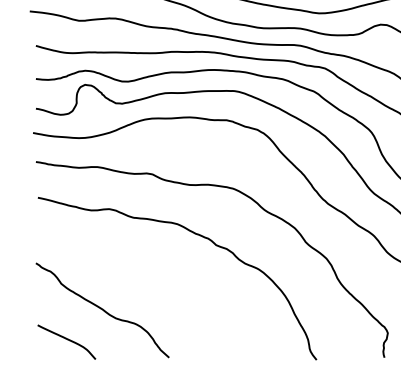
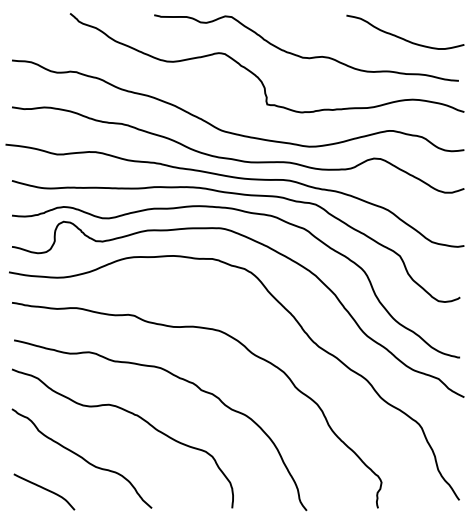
curve: (151, 269) -> (133, 415), added

